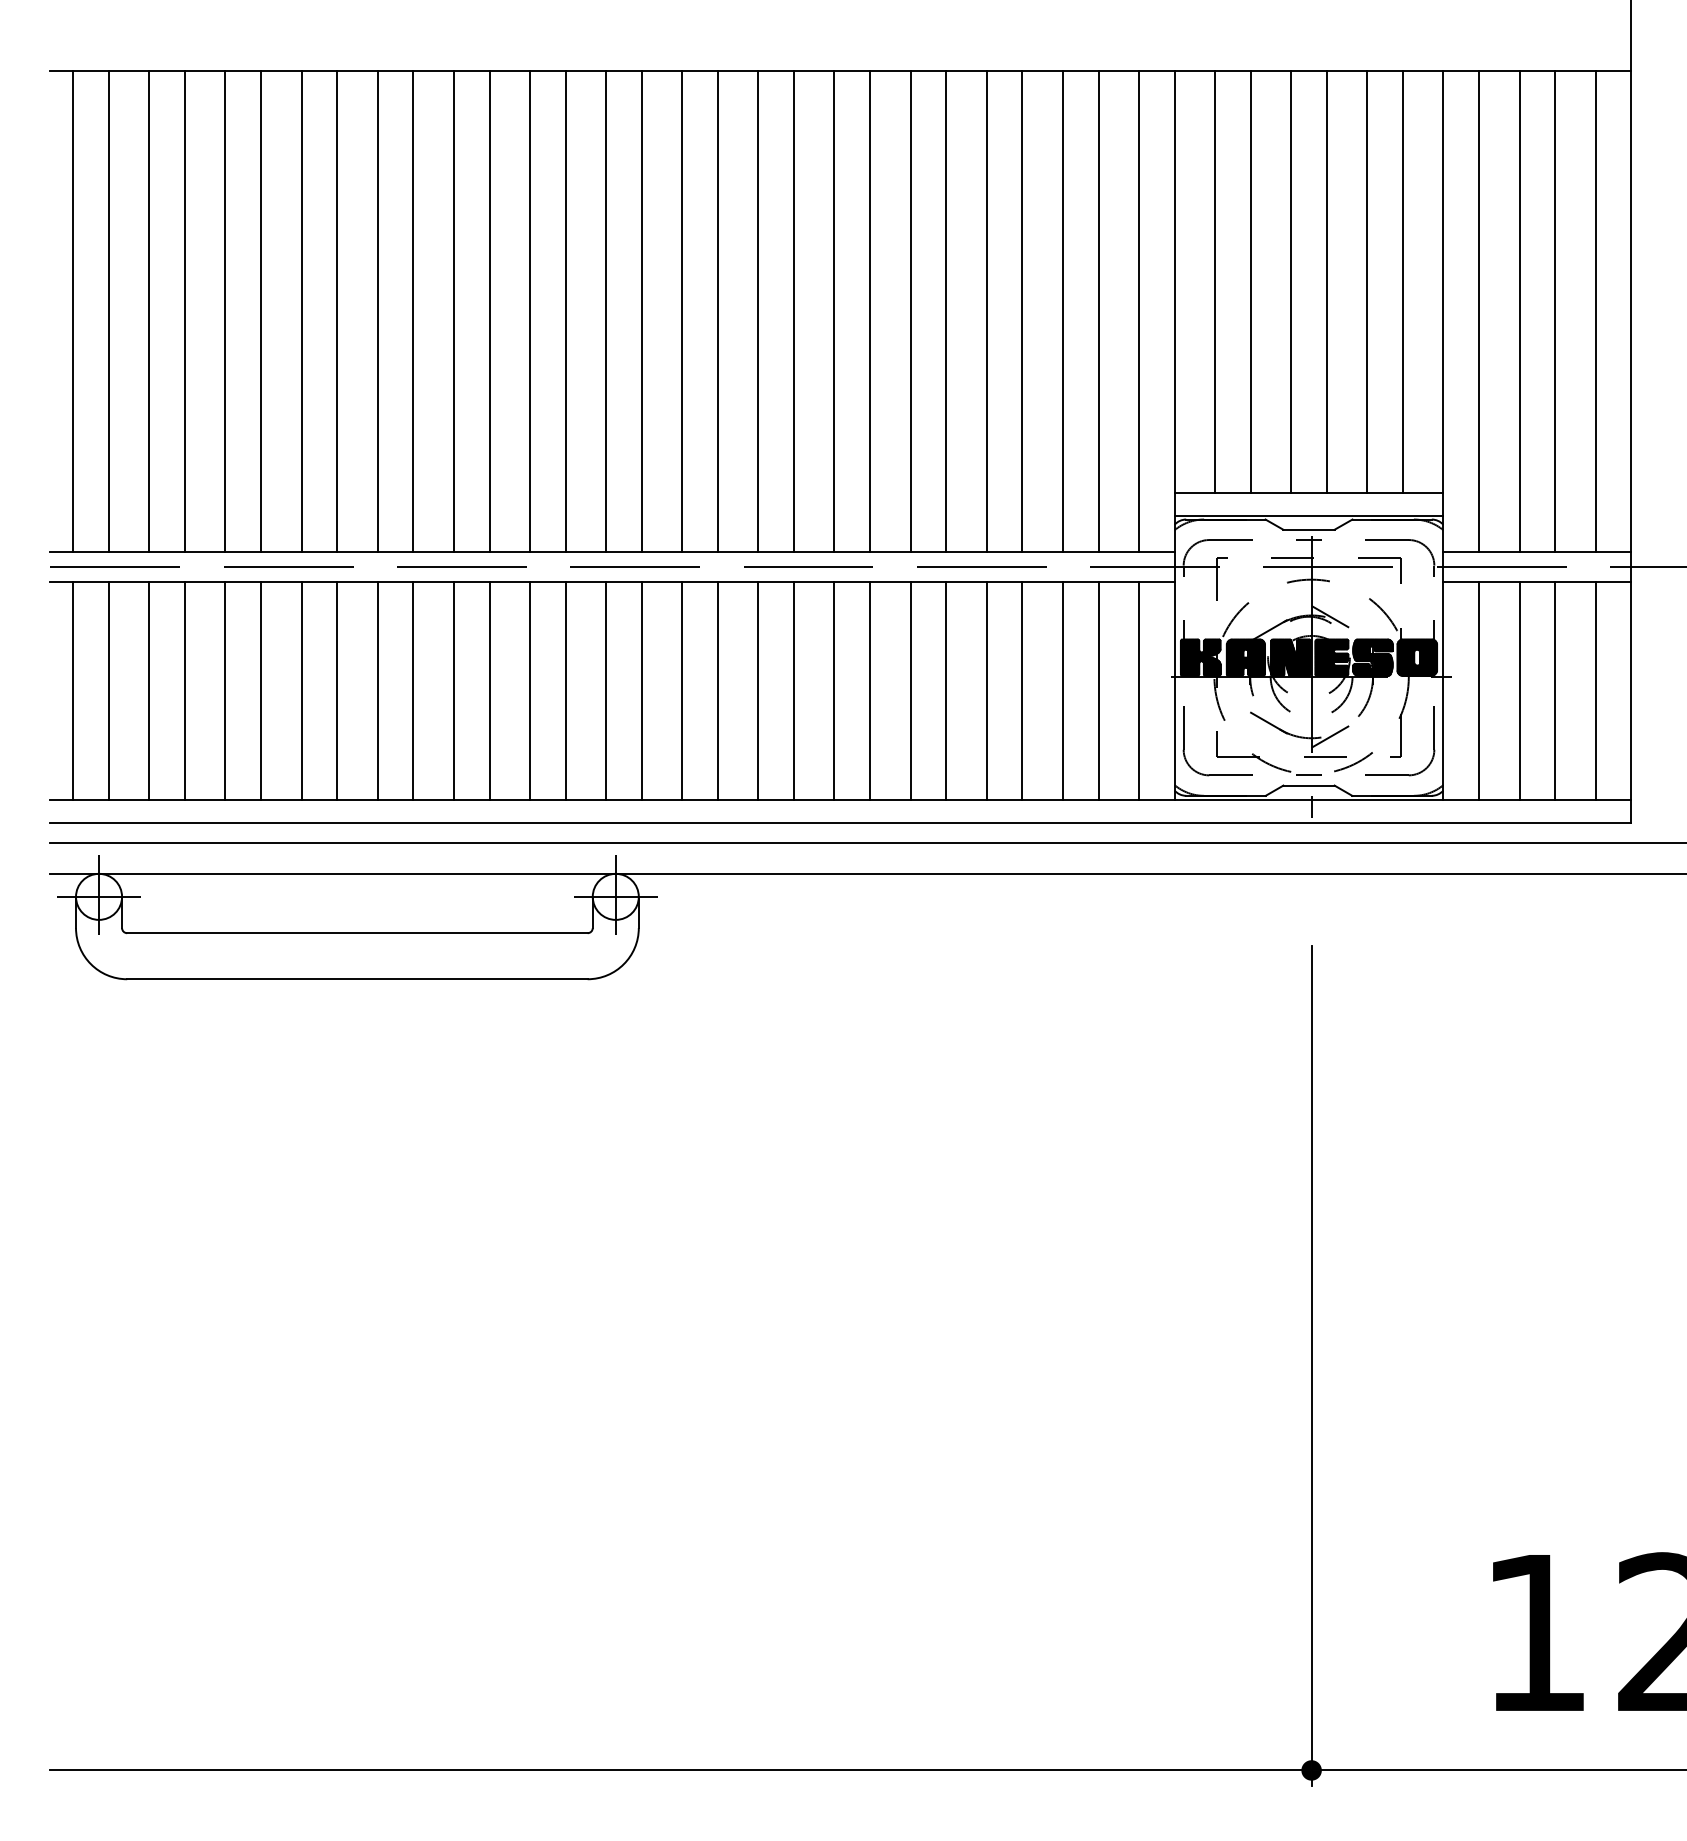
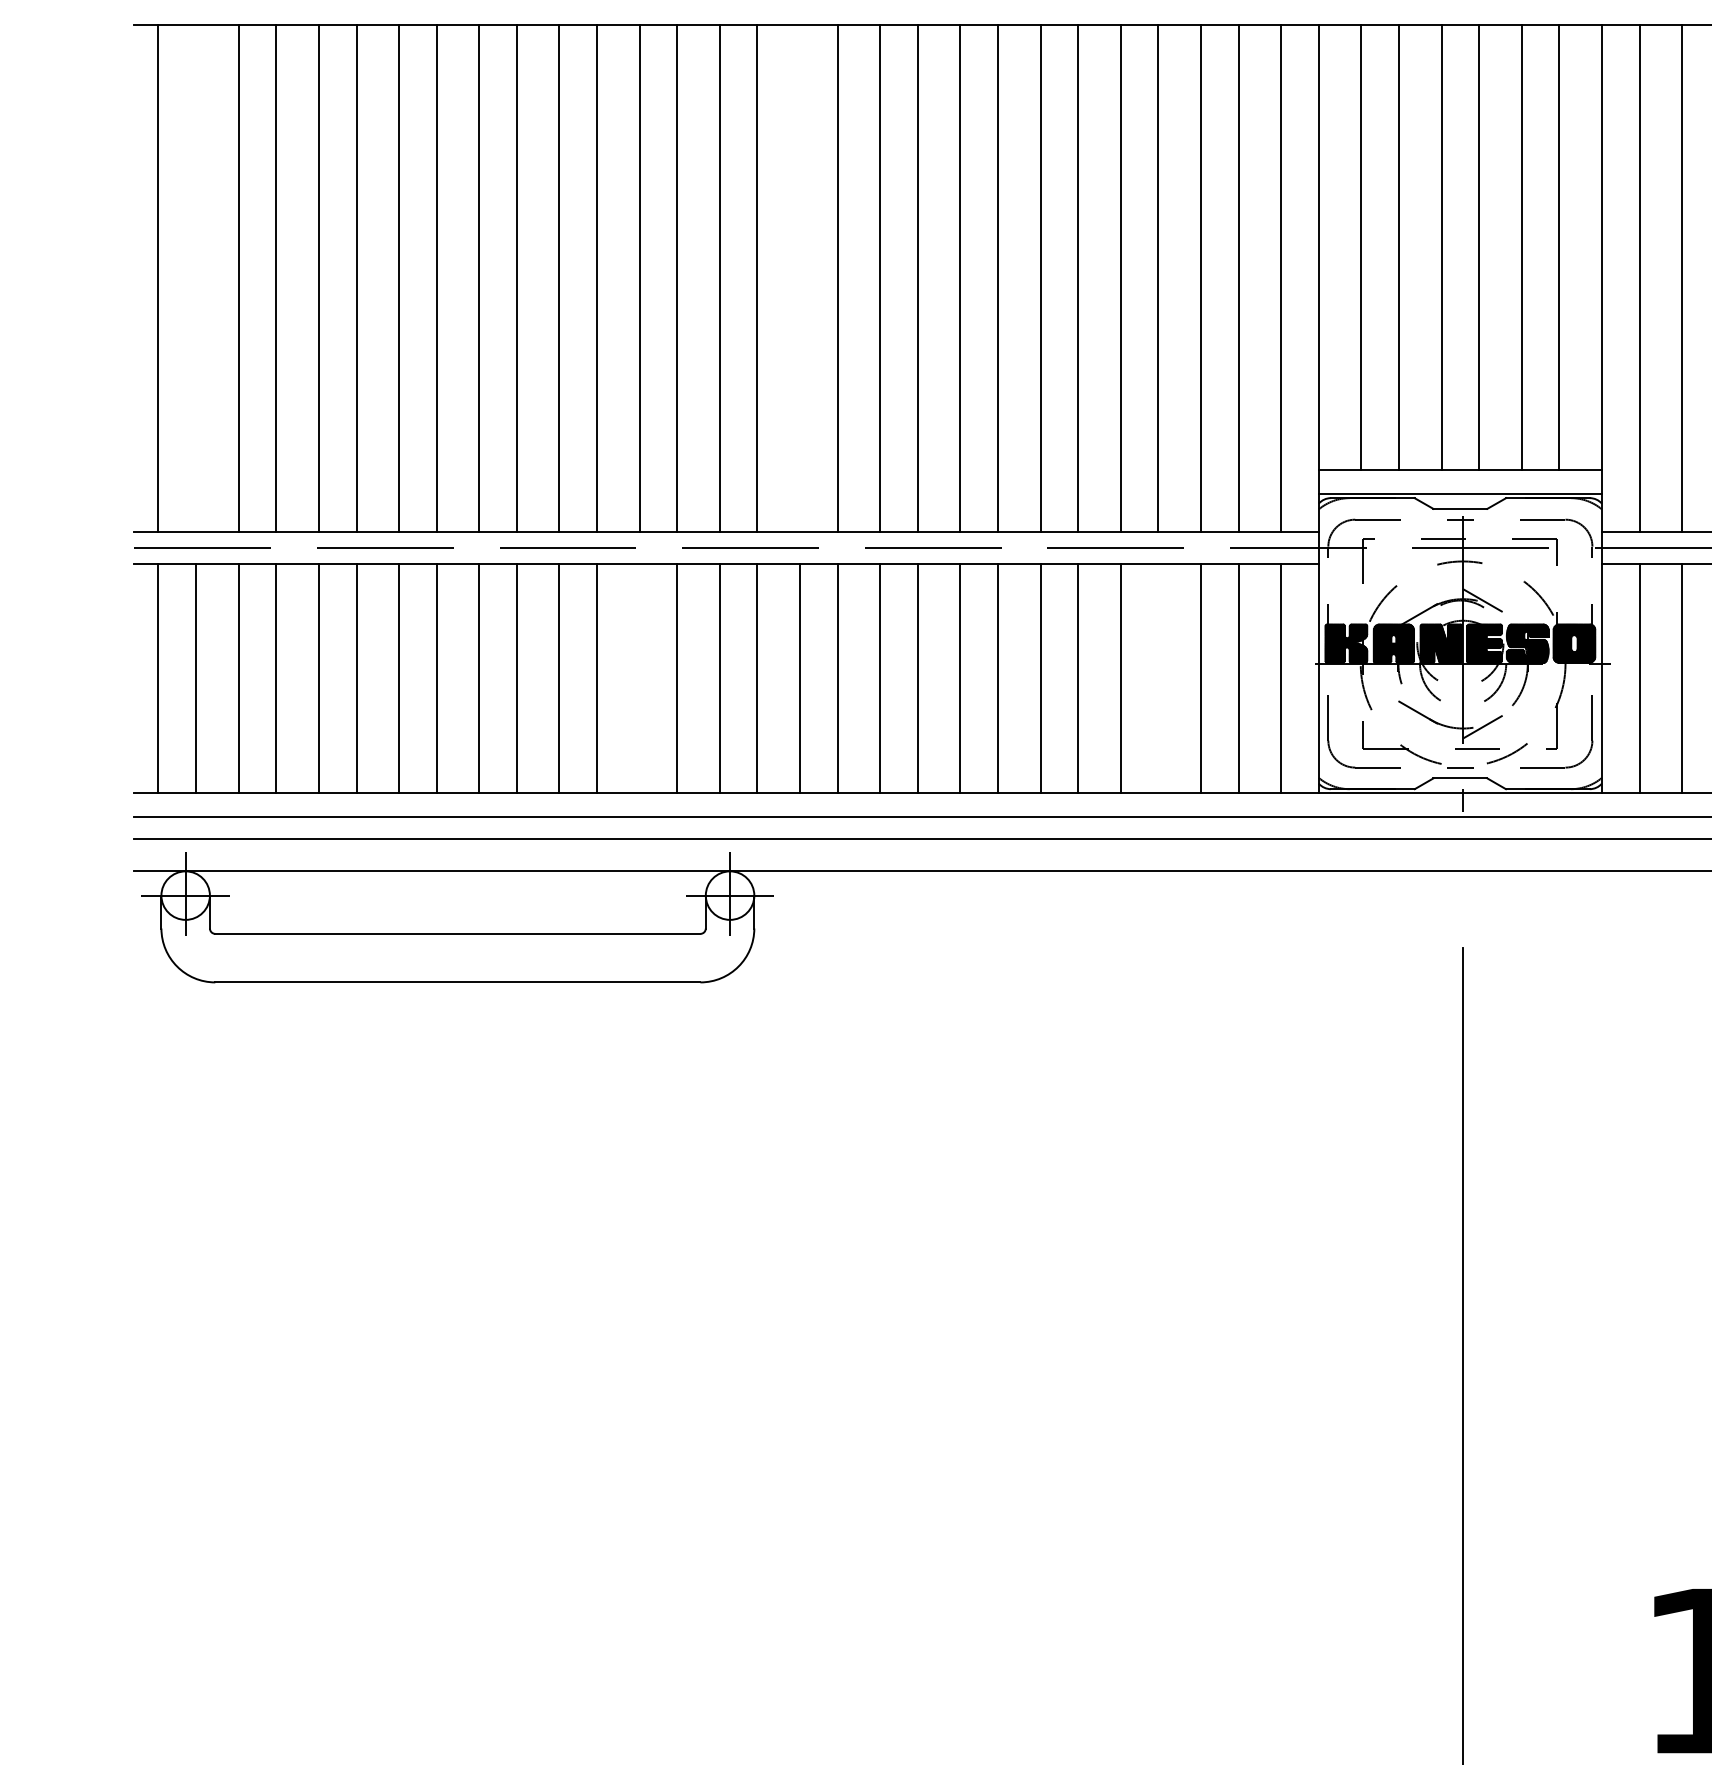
line: (108, 310) -> (195, 277), removed
line: (682, 310) -> (800, 277), removed
line: (529, 690) -> (639, 678), removed
line: (1022, 690) -> (1158, 678), removed

